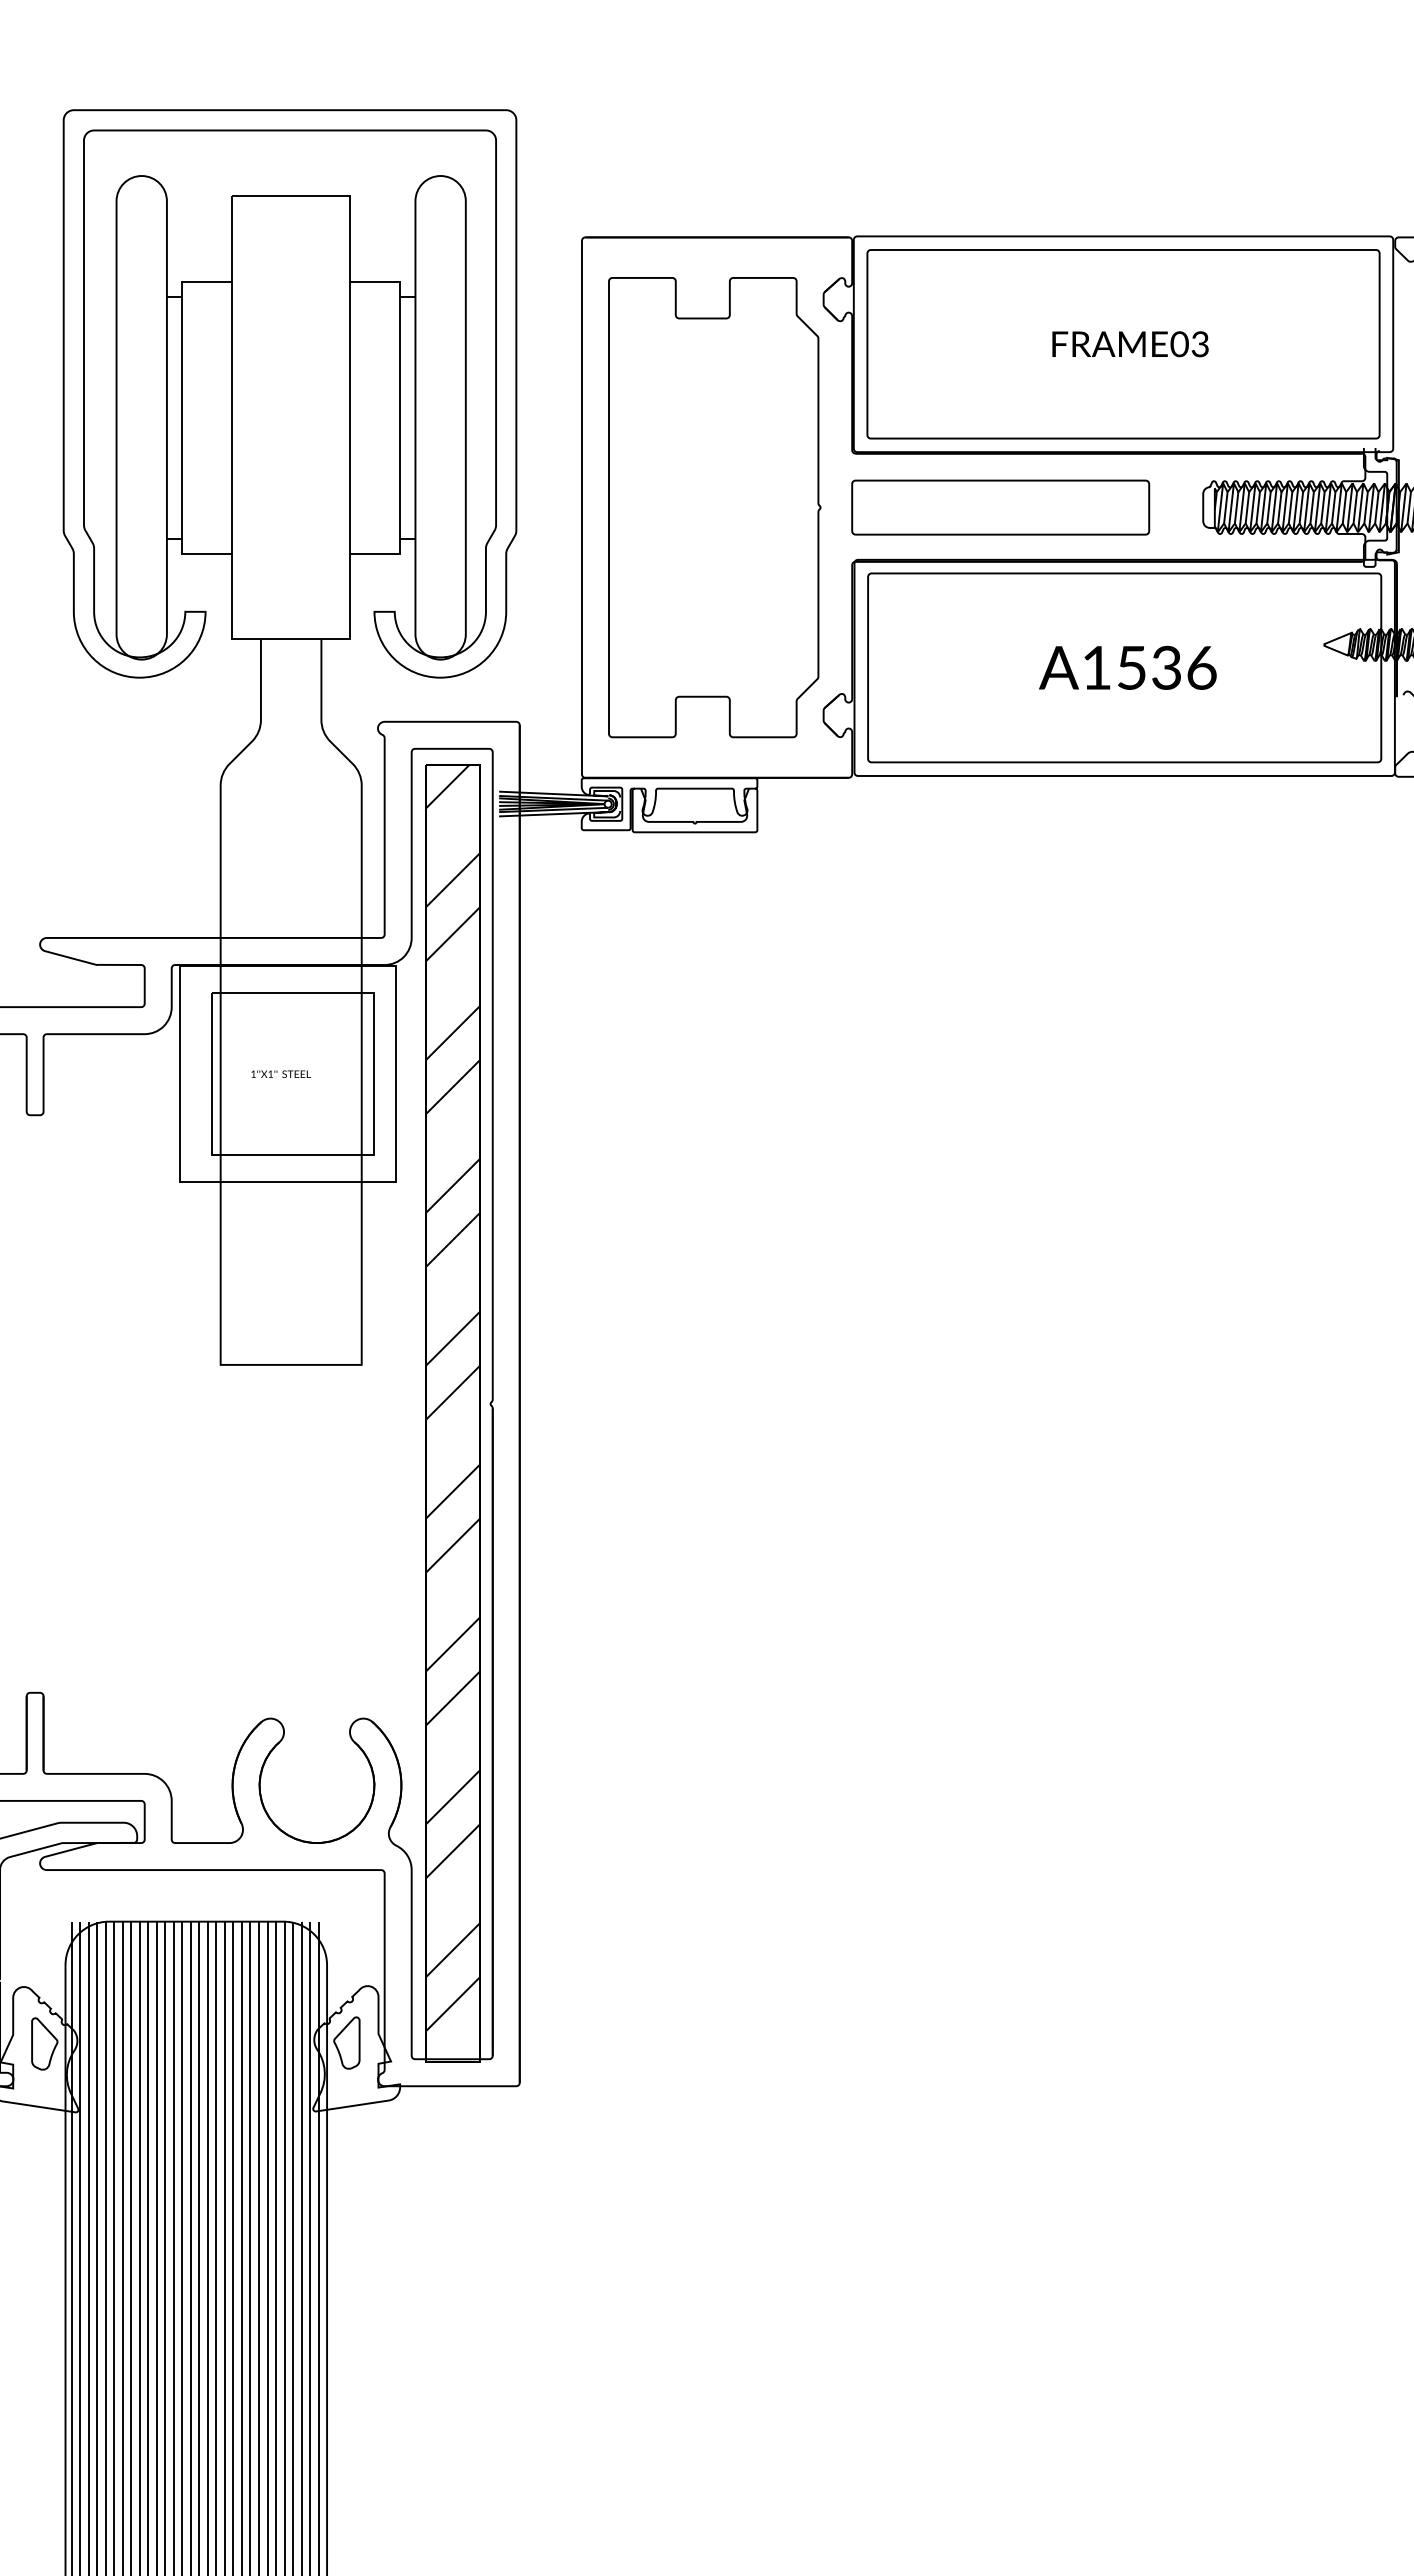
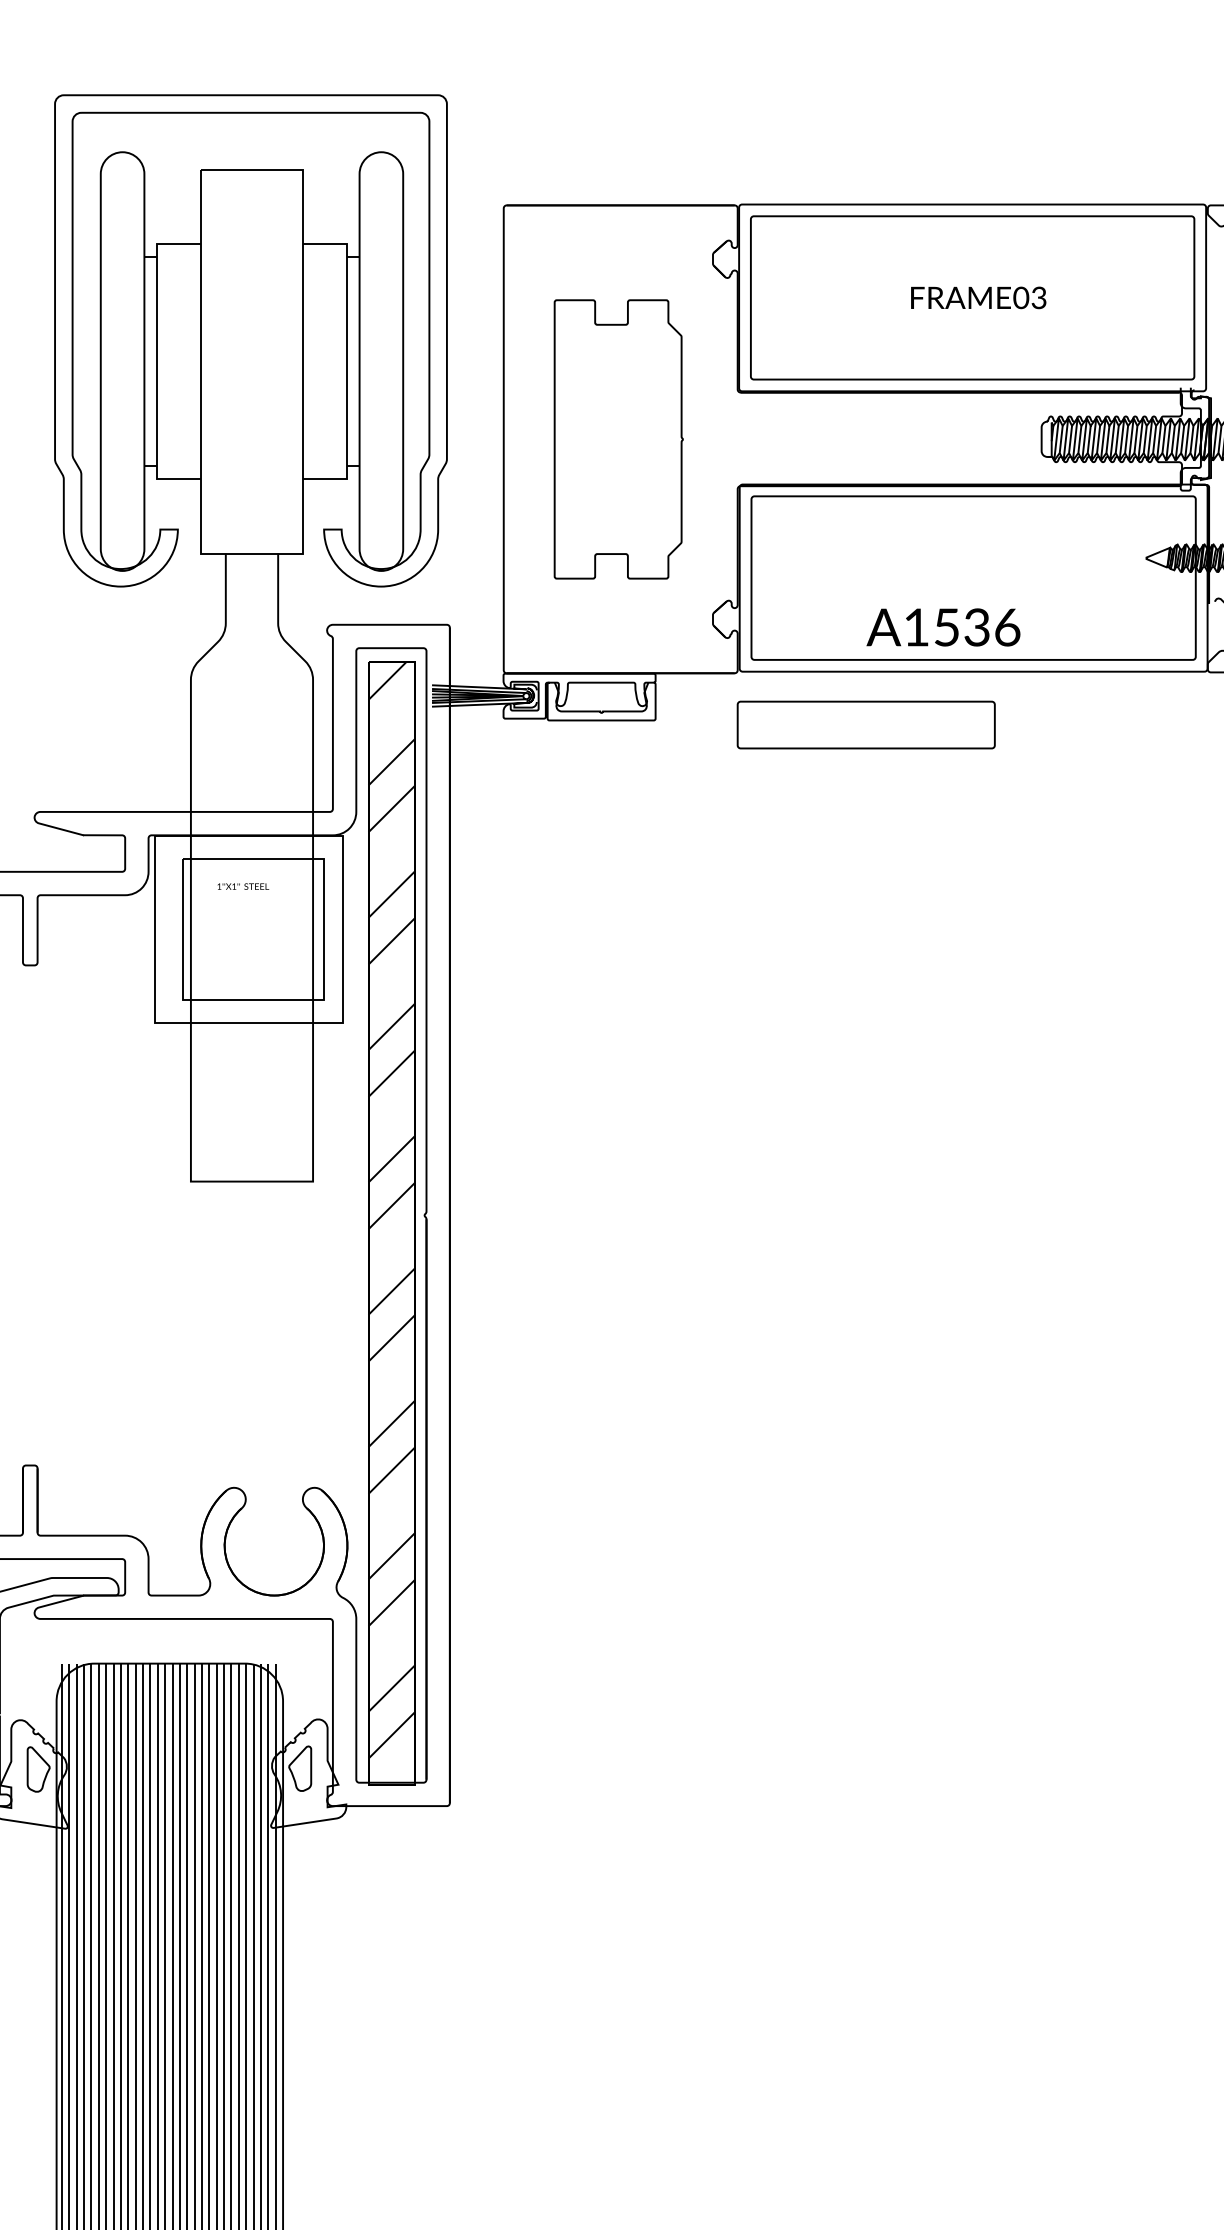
part: (714, 507) -> (618, 439), size x0.7
part: (1000, 507) -> (866, 724), moved
text: (1127, 667) -> (943, 627), moved
text: (280, 1073) -> (242, 885), moved

